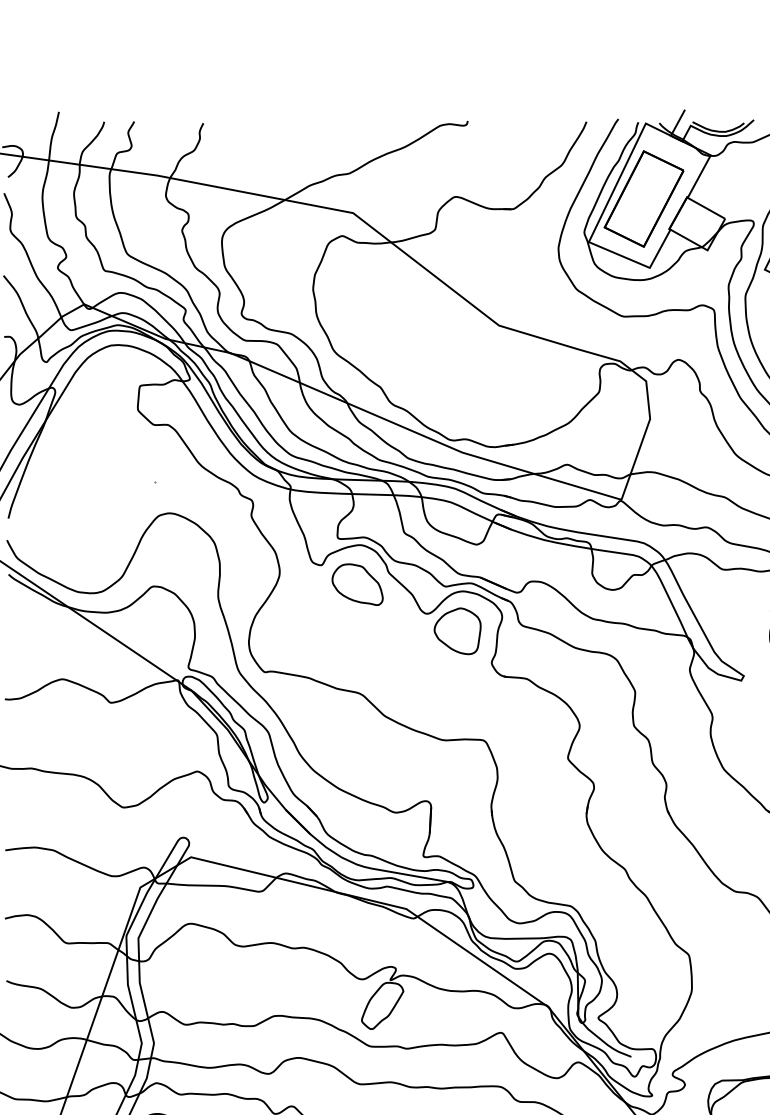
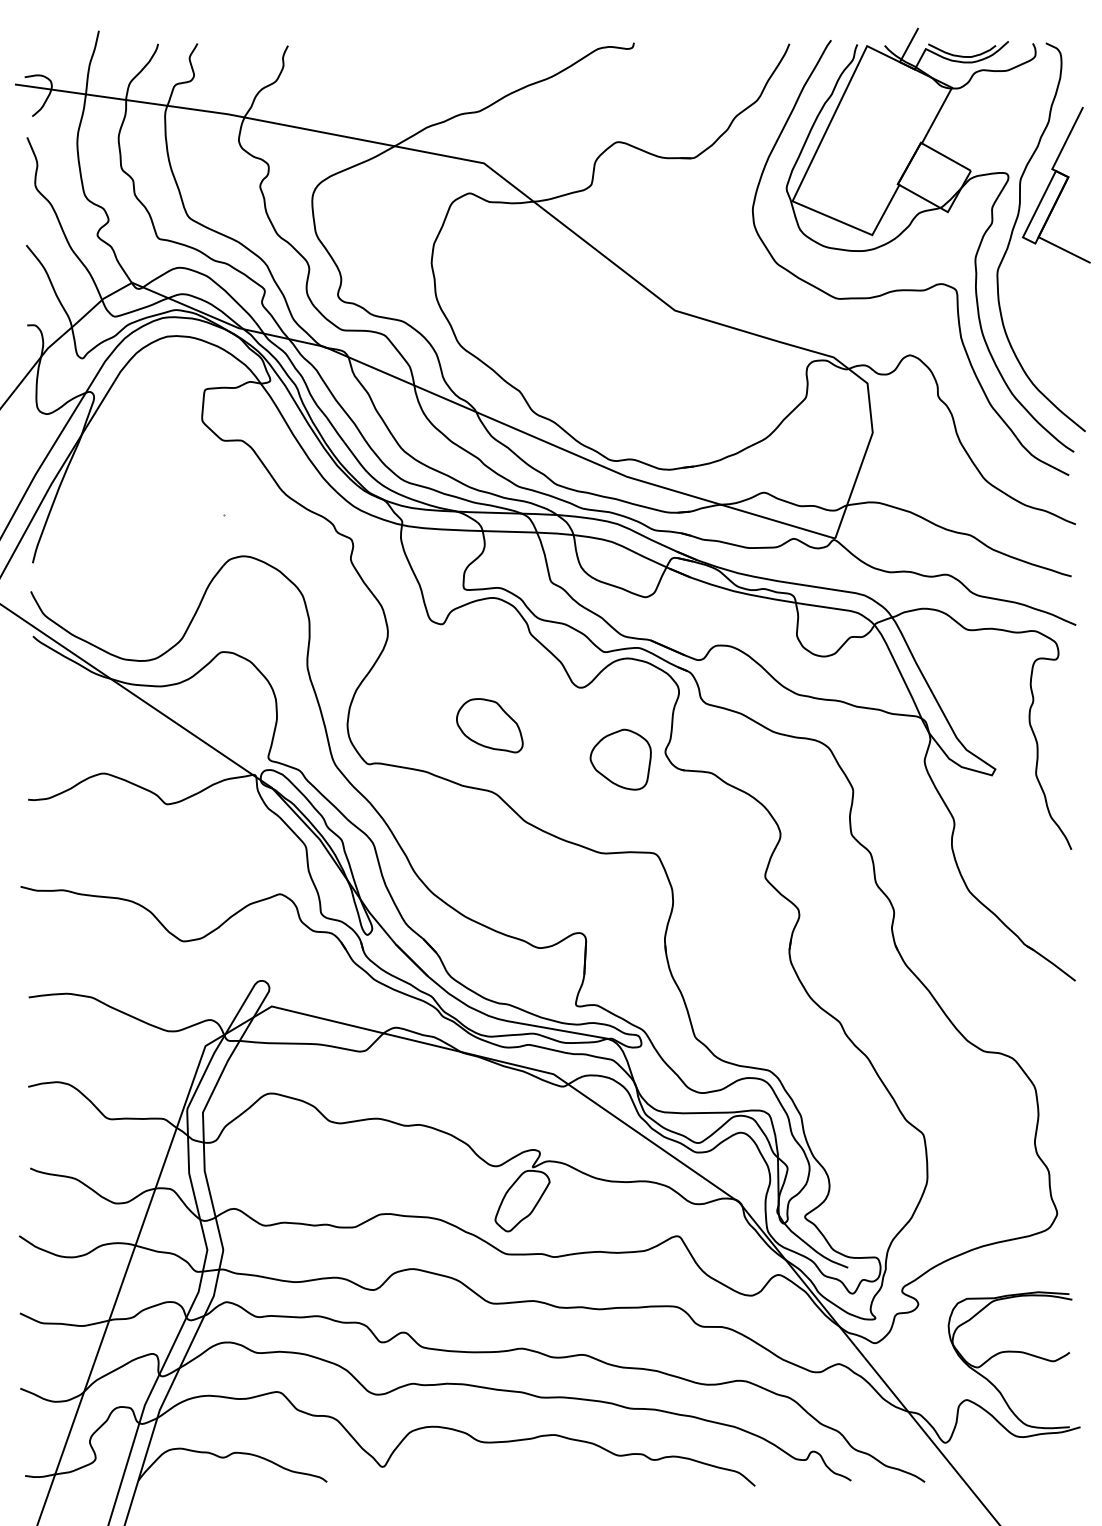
part: (643, 198) -> (864, 144), removed
part: (357, 584) -> (489, 725), moved
part: (457, 631) -> (620, 759), moved

